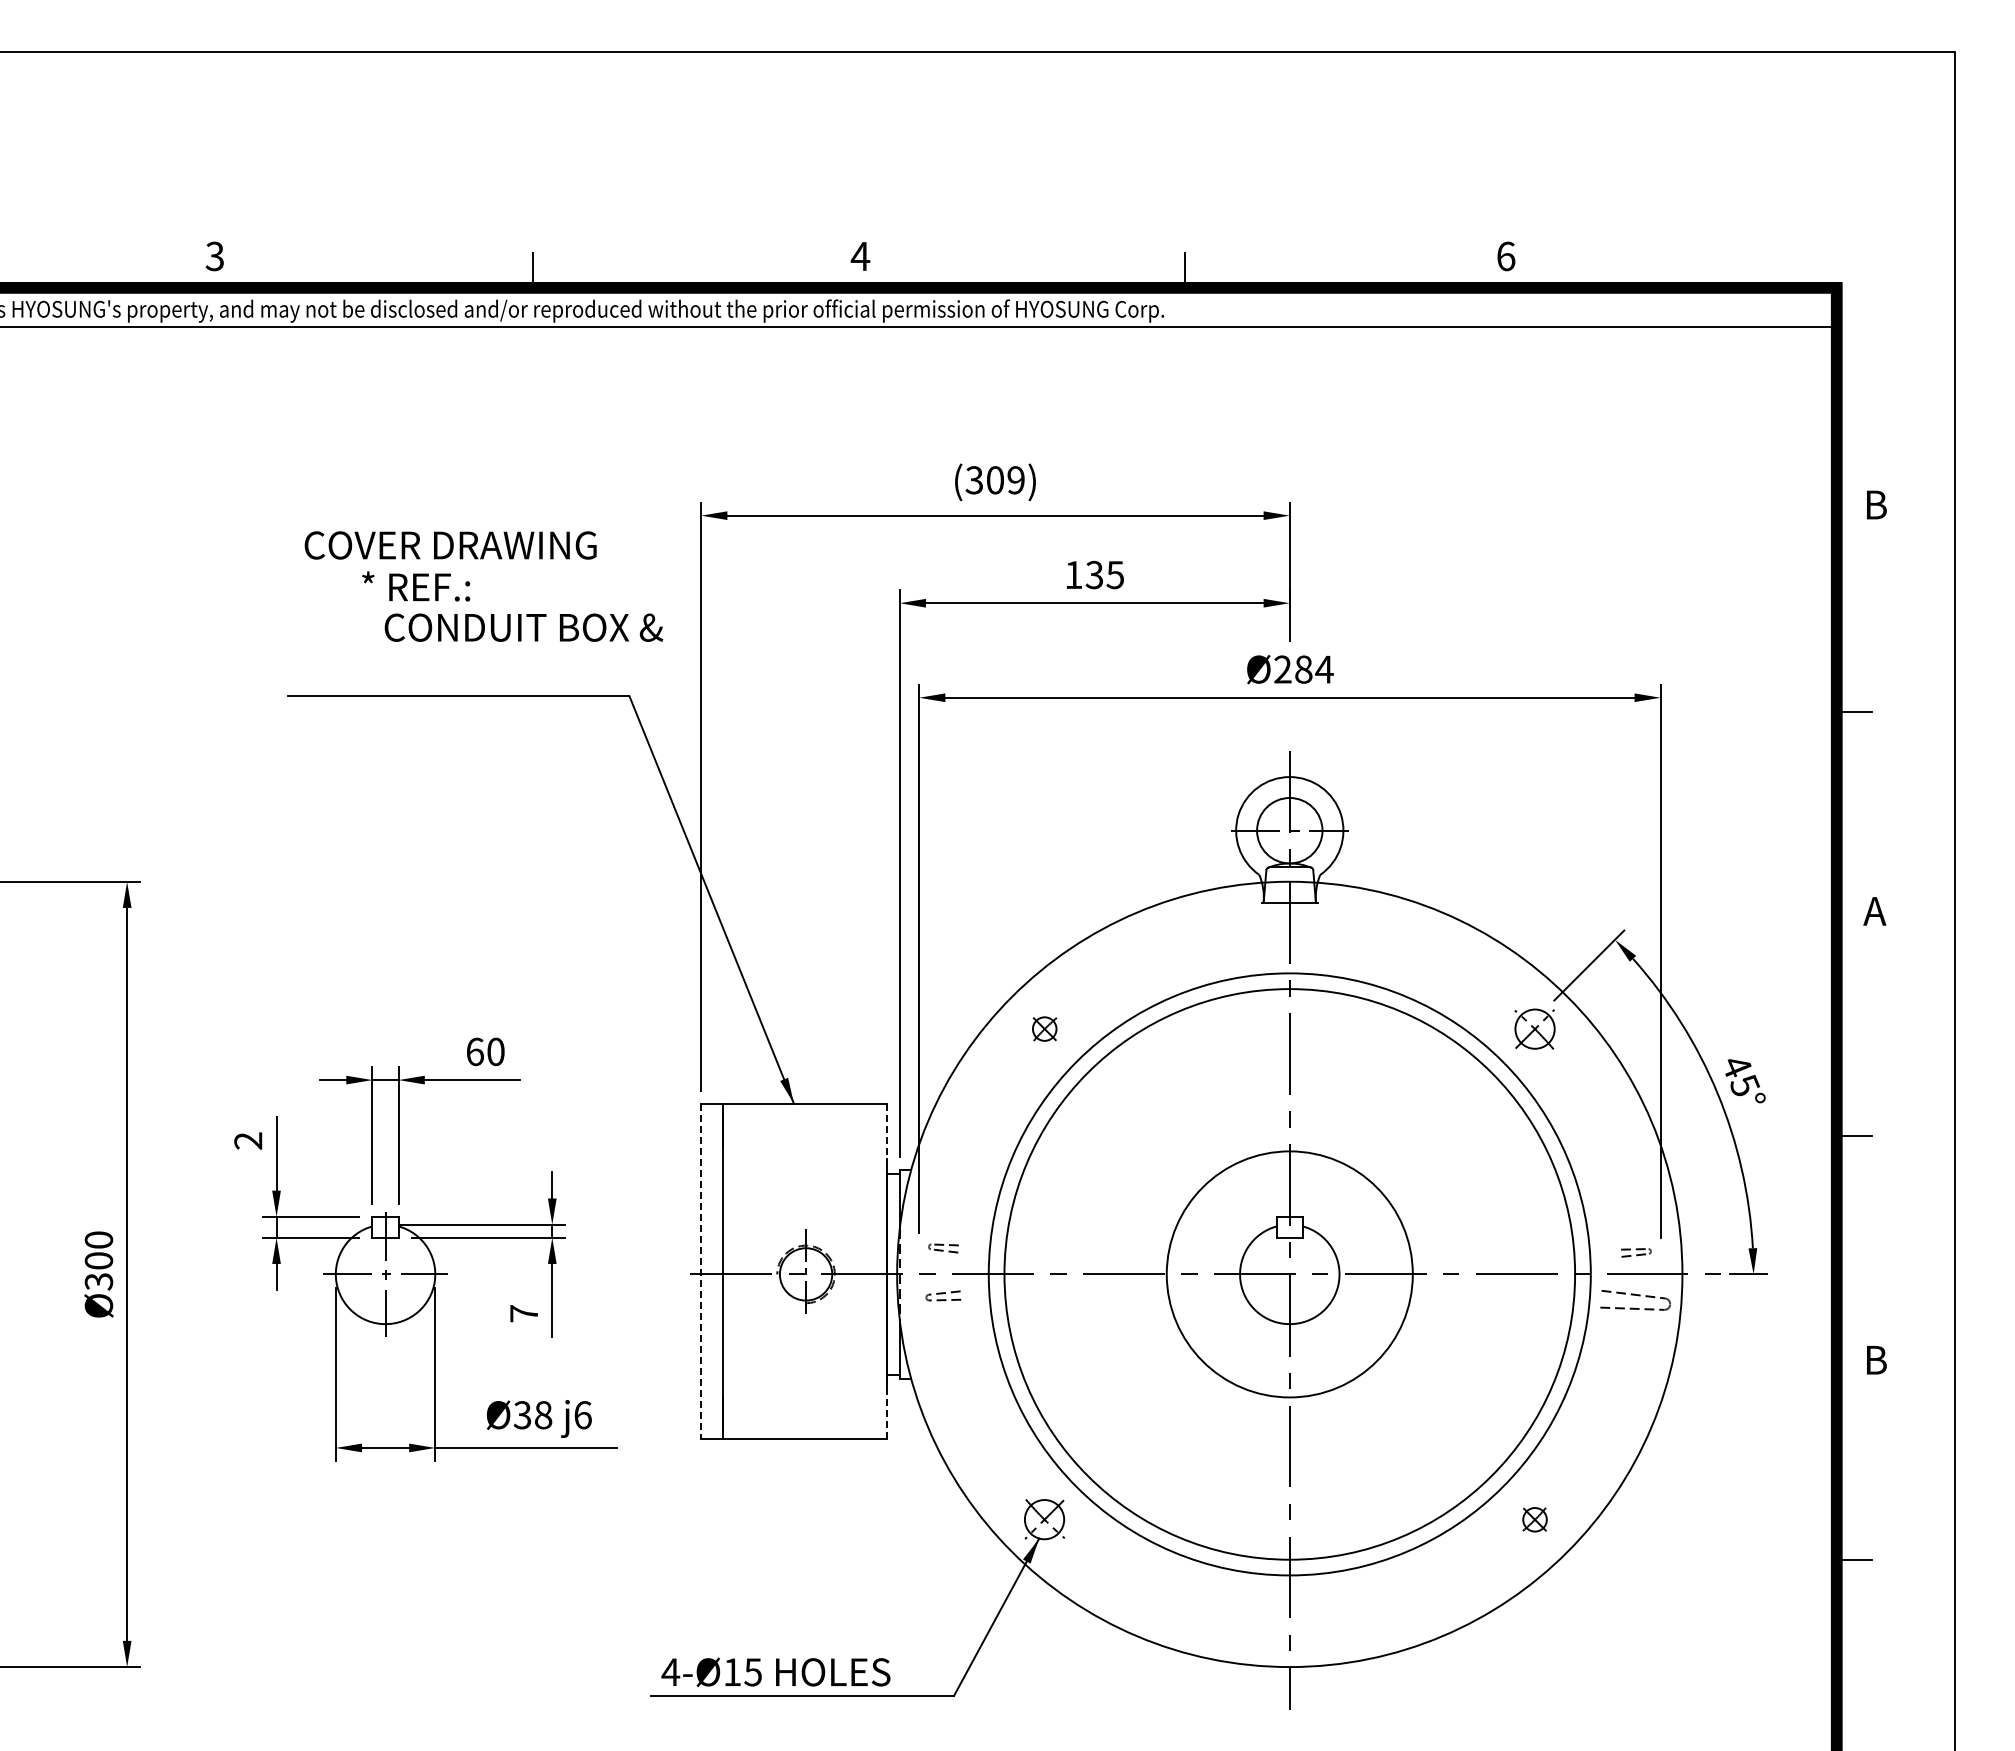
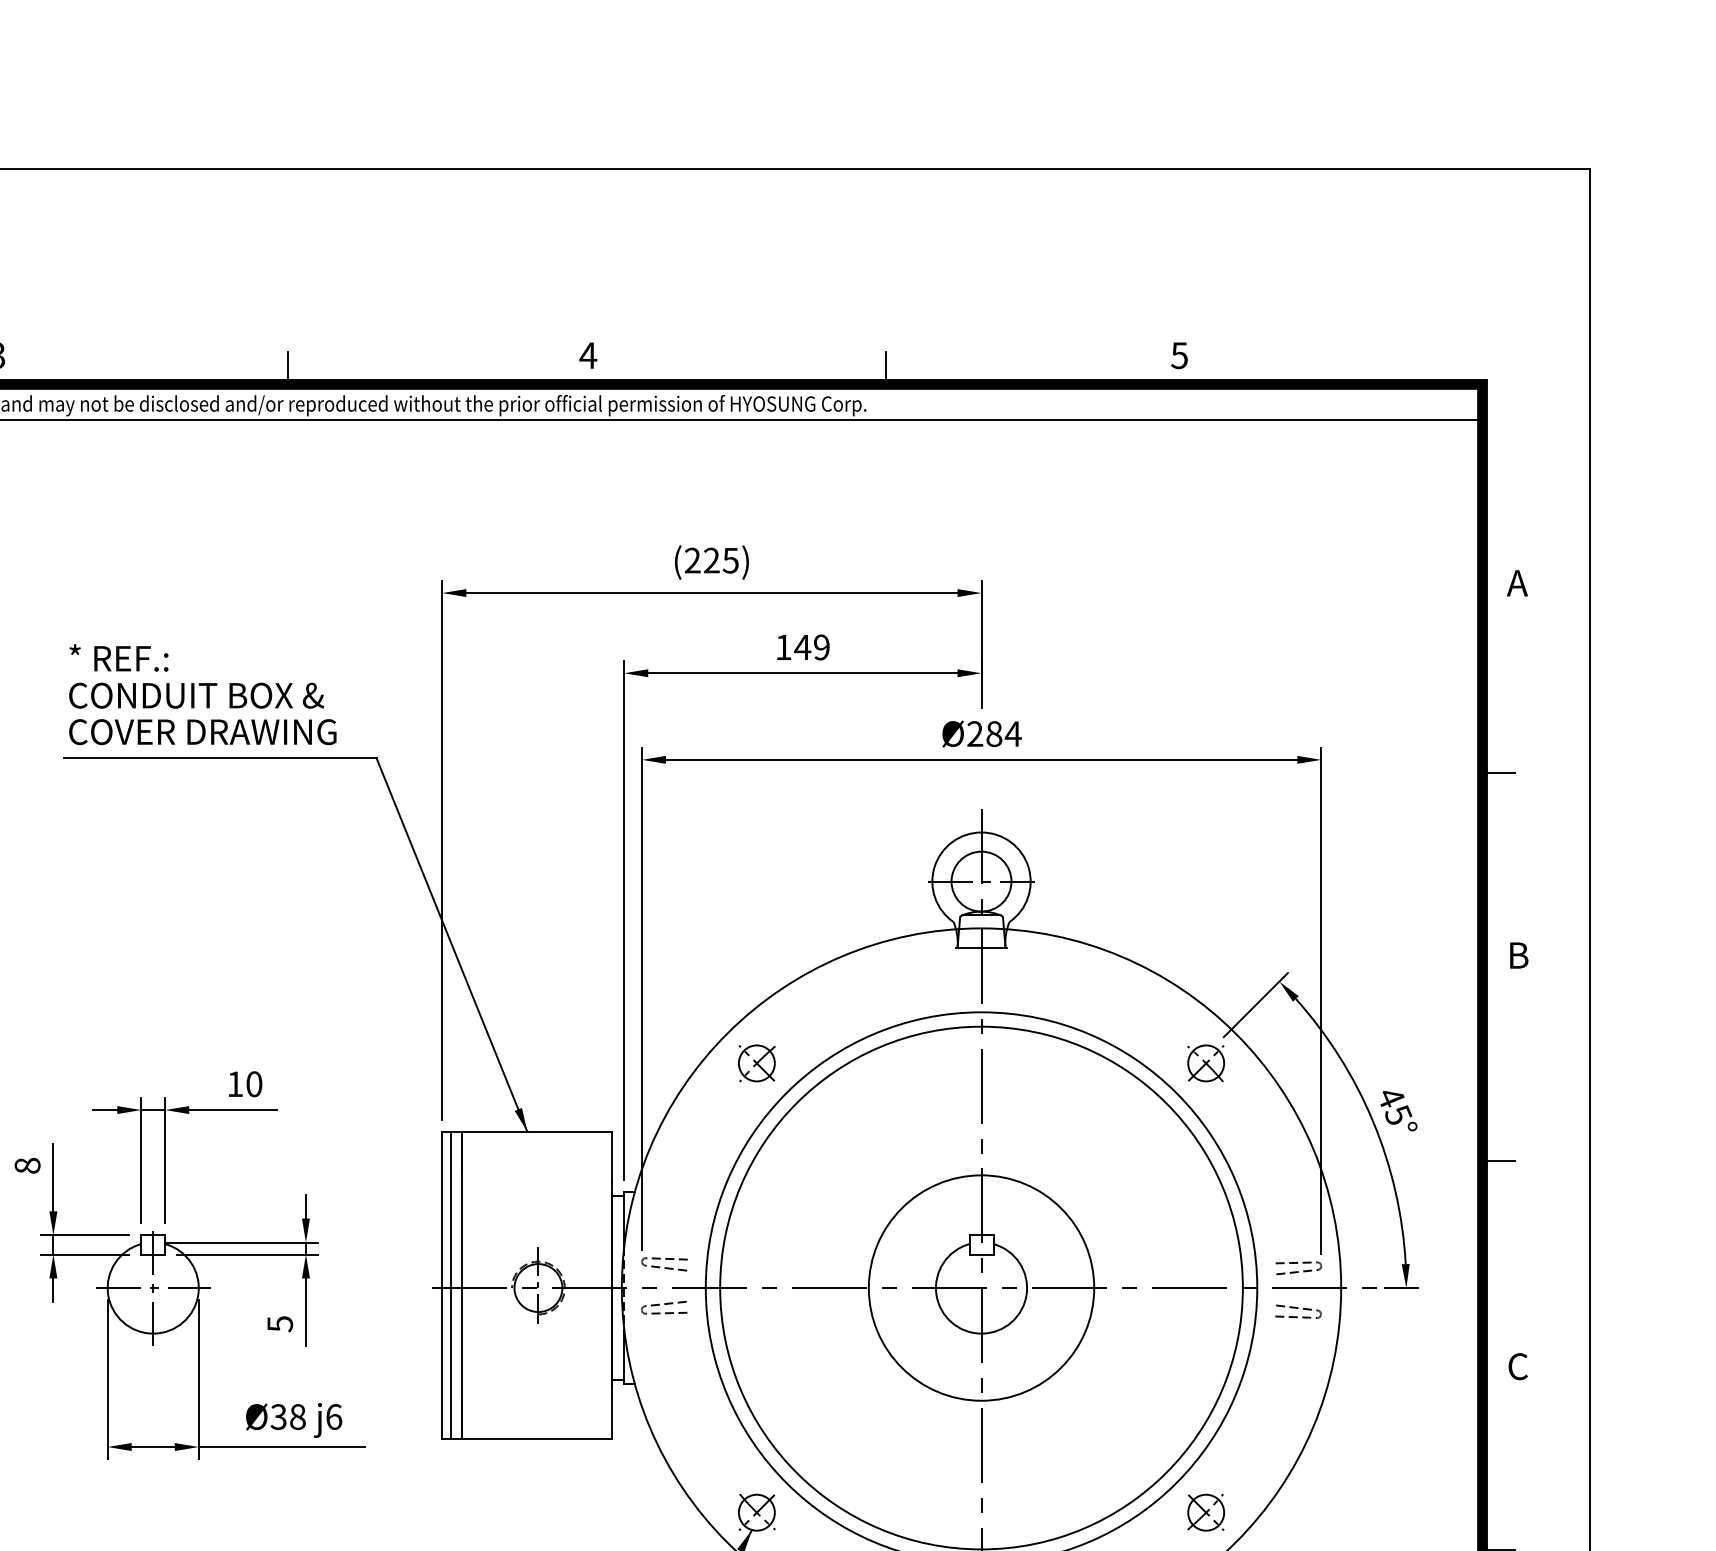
text: (1505, 256) -> (1179, 355), 6 -> 5
text: (994, 480) -> (711, 560), (309) -> (225)
text: (1874, 504) -> (1517, 582), B -> A
text: (450, 545) -> (202, 732), moved
text: (1104, 574) -> (811, 646), 135 -> 149
text: (416, 586) -> (119, 657), moved
text: (523, 627) -> (196, 695), moved
text: (1874, 911) -> (1517, 955), A -> B
part: (1044, 1028) -> (756, 1062), size x1.67
text: (475, 1051) -> (235, 1083), 60 -> 10
line: (886, 1131) -> (612, 1157), dashed -> solid
text: (248, 1140) -> (27, 1165), 2 -> 8
part: (943, 1248) -> (664, 1264), size x1.67
part: (1636, 1252) -> (1299, 1267), size x1.67
line: (710, 1270) -> (450, 1284), added
line: (701, 1271) -> (442, 1285), dashed -> solid
part: (943, 1295) -> (664, 1307), size x1.43
part: (1635, 1299) -> (1298, 1311), size x0.71
text: (524, 1313) -> (280, 1323), 7 -> 5
text: (1875, 1359) -> (1518, 1366), B -> C
line: (886, 1414) -> (612, 1416), dashed -> solid
part: (1534, 1519) -> (1205, 1512), size x1.67

